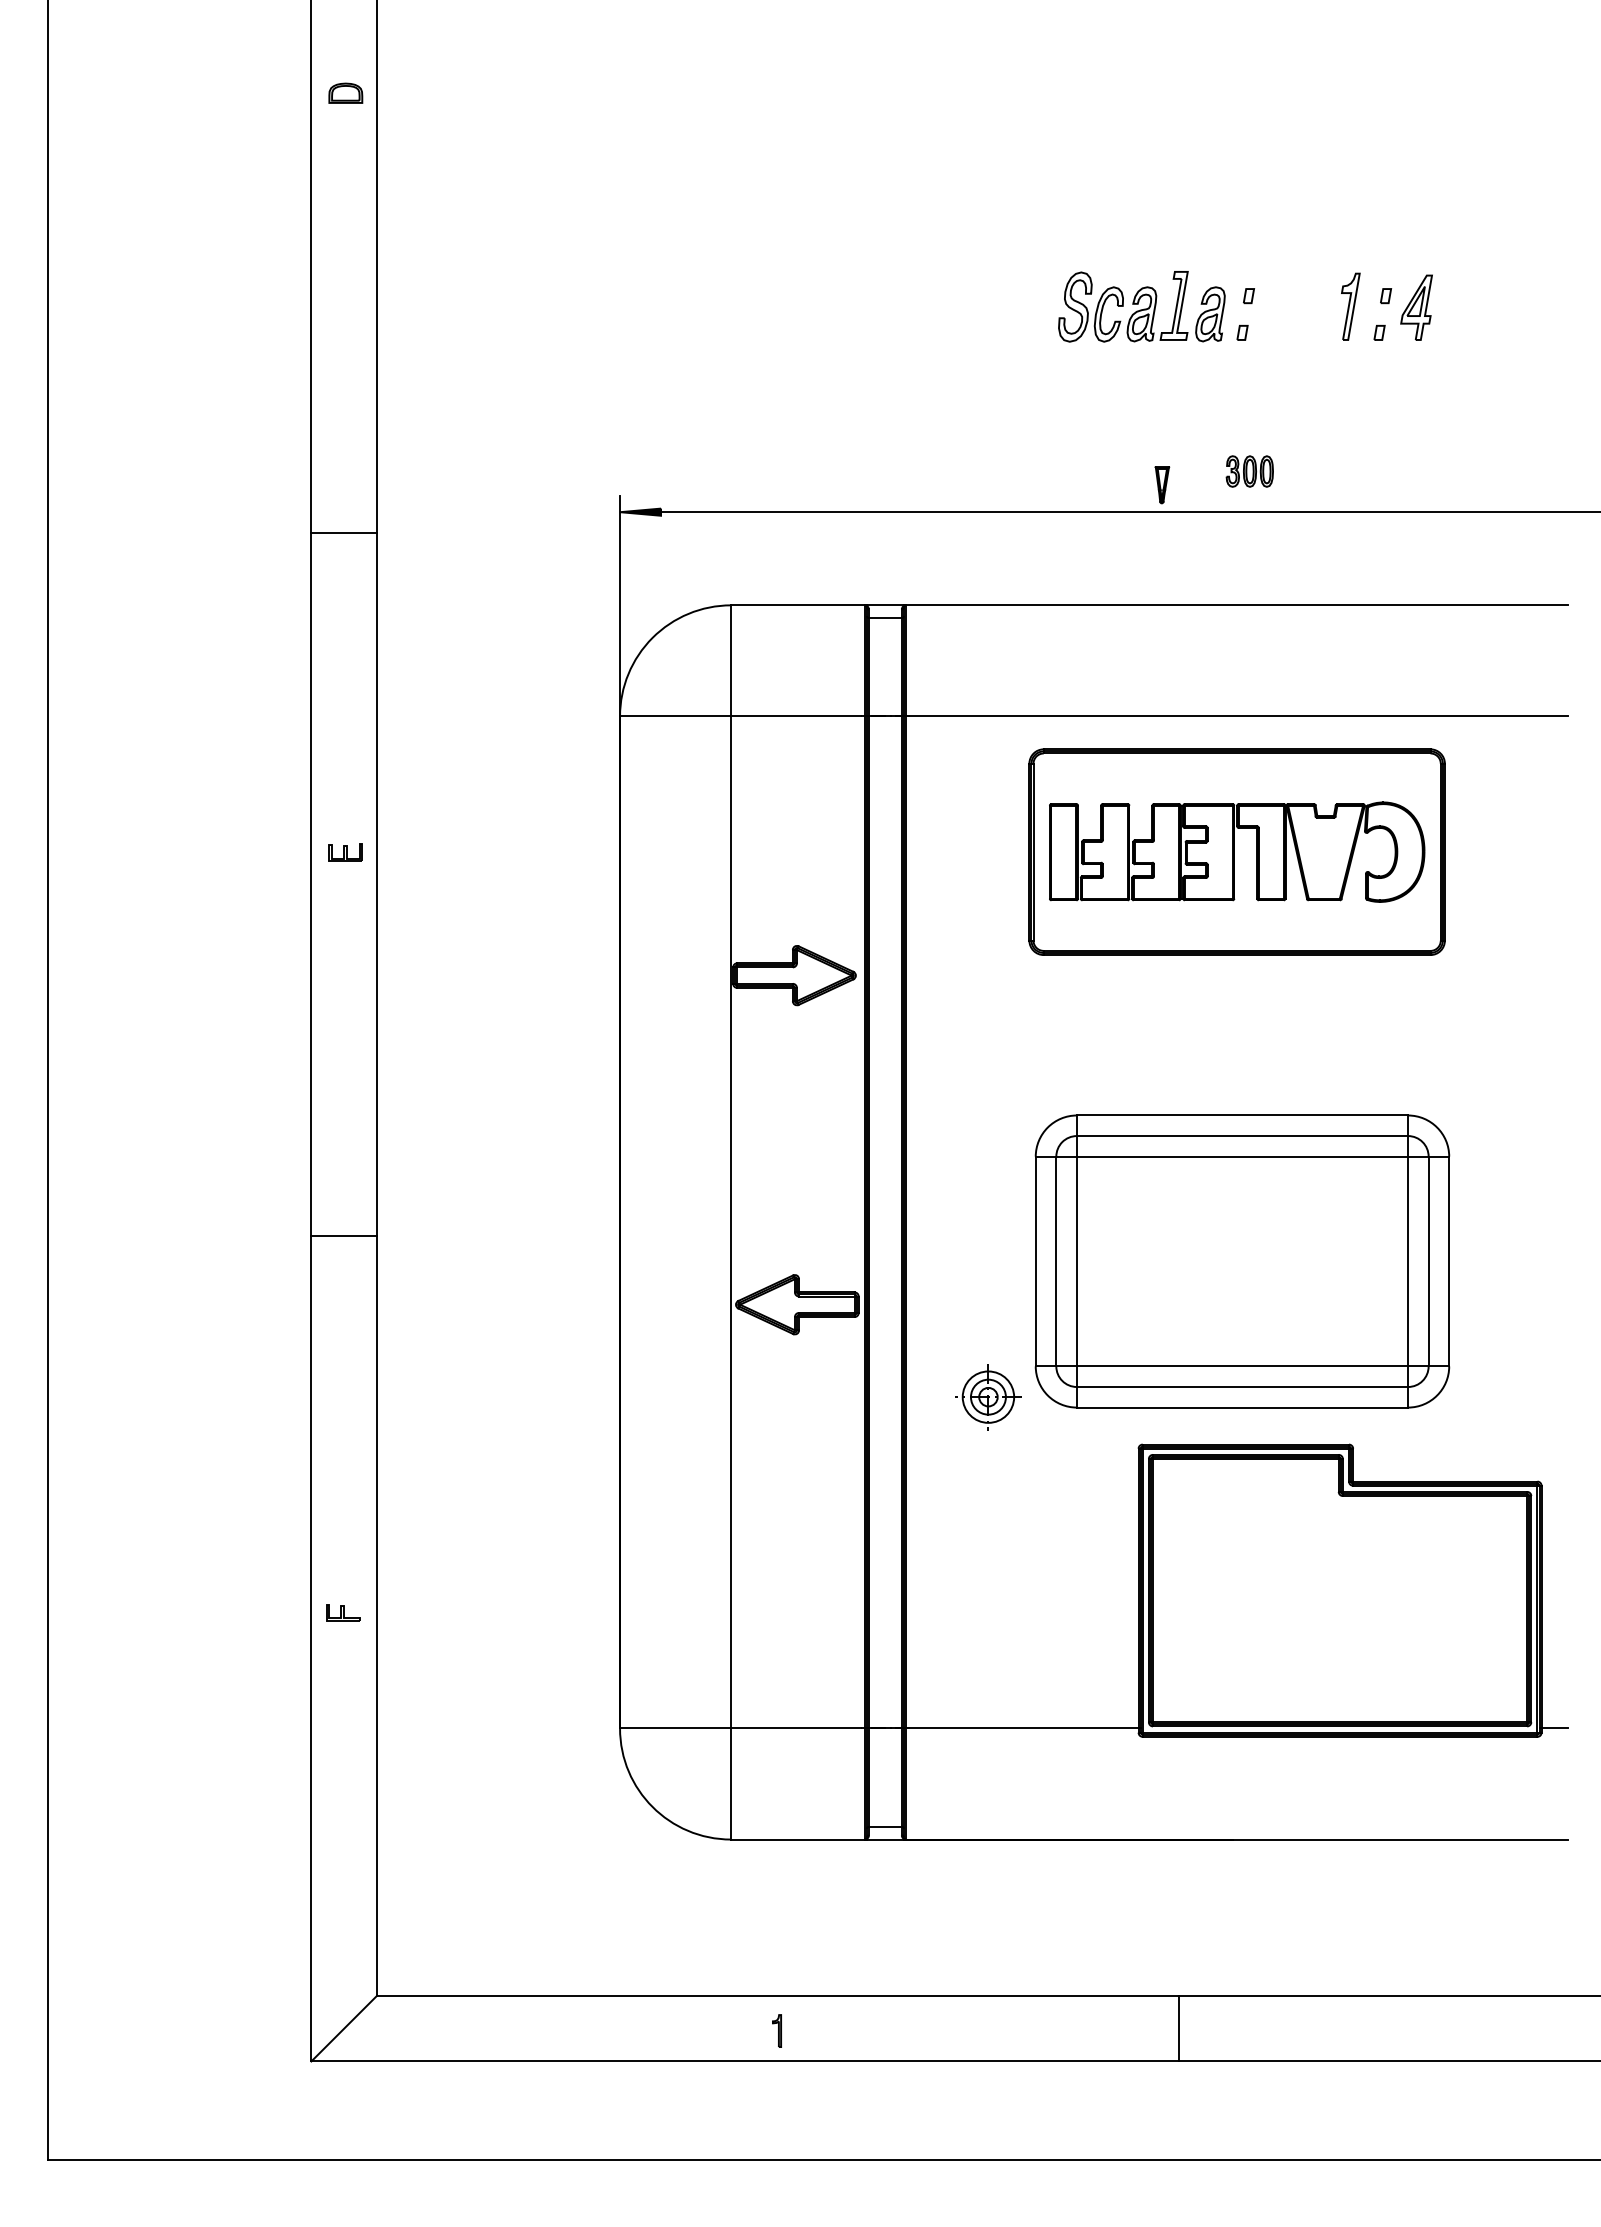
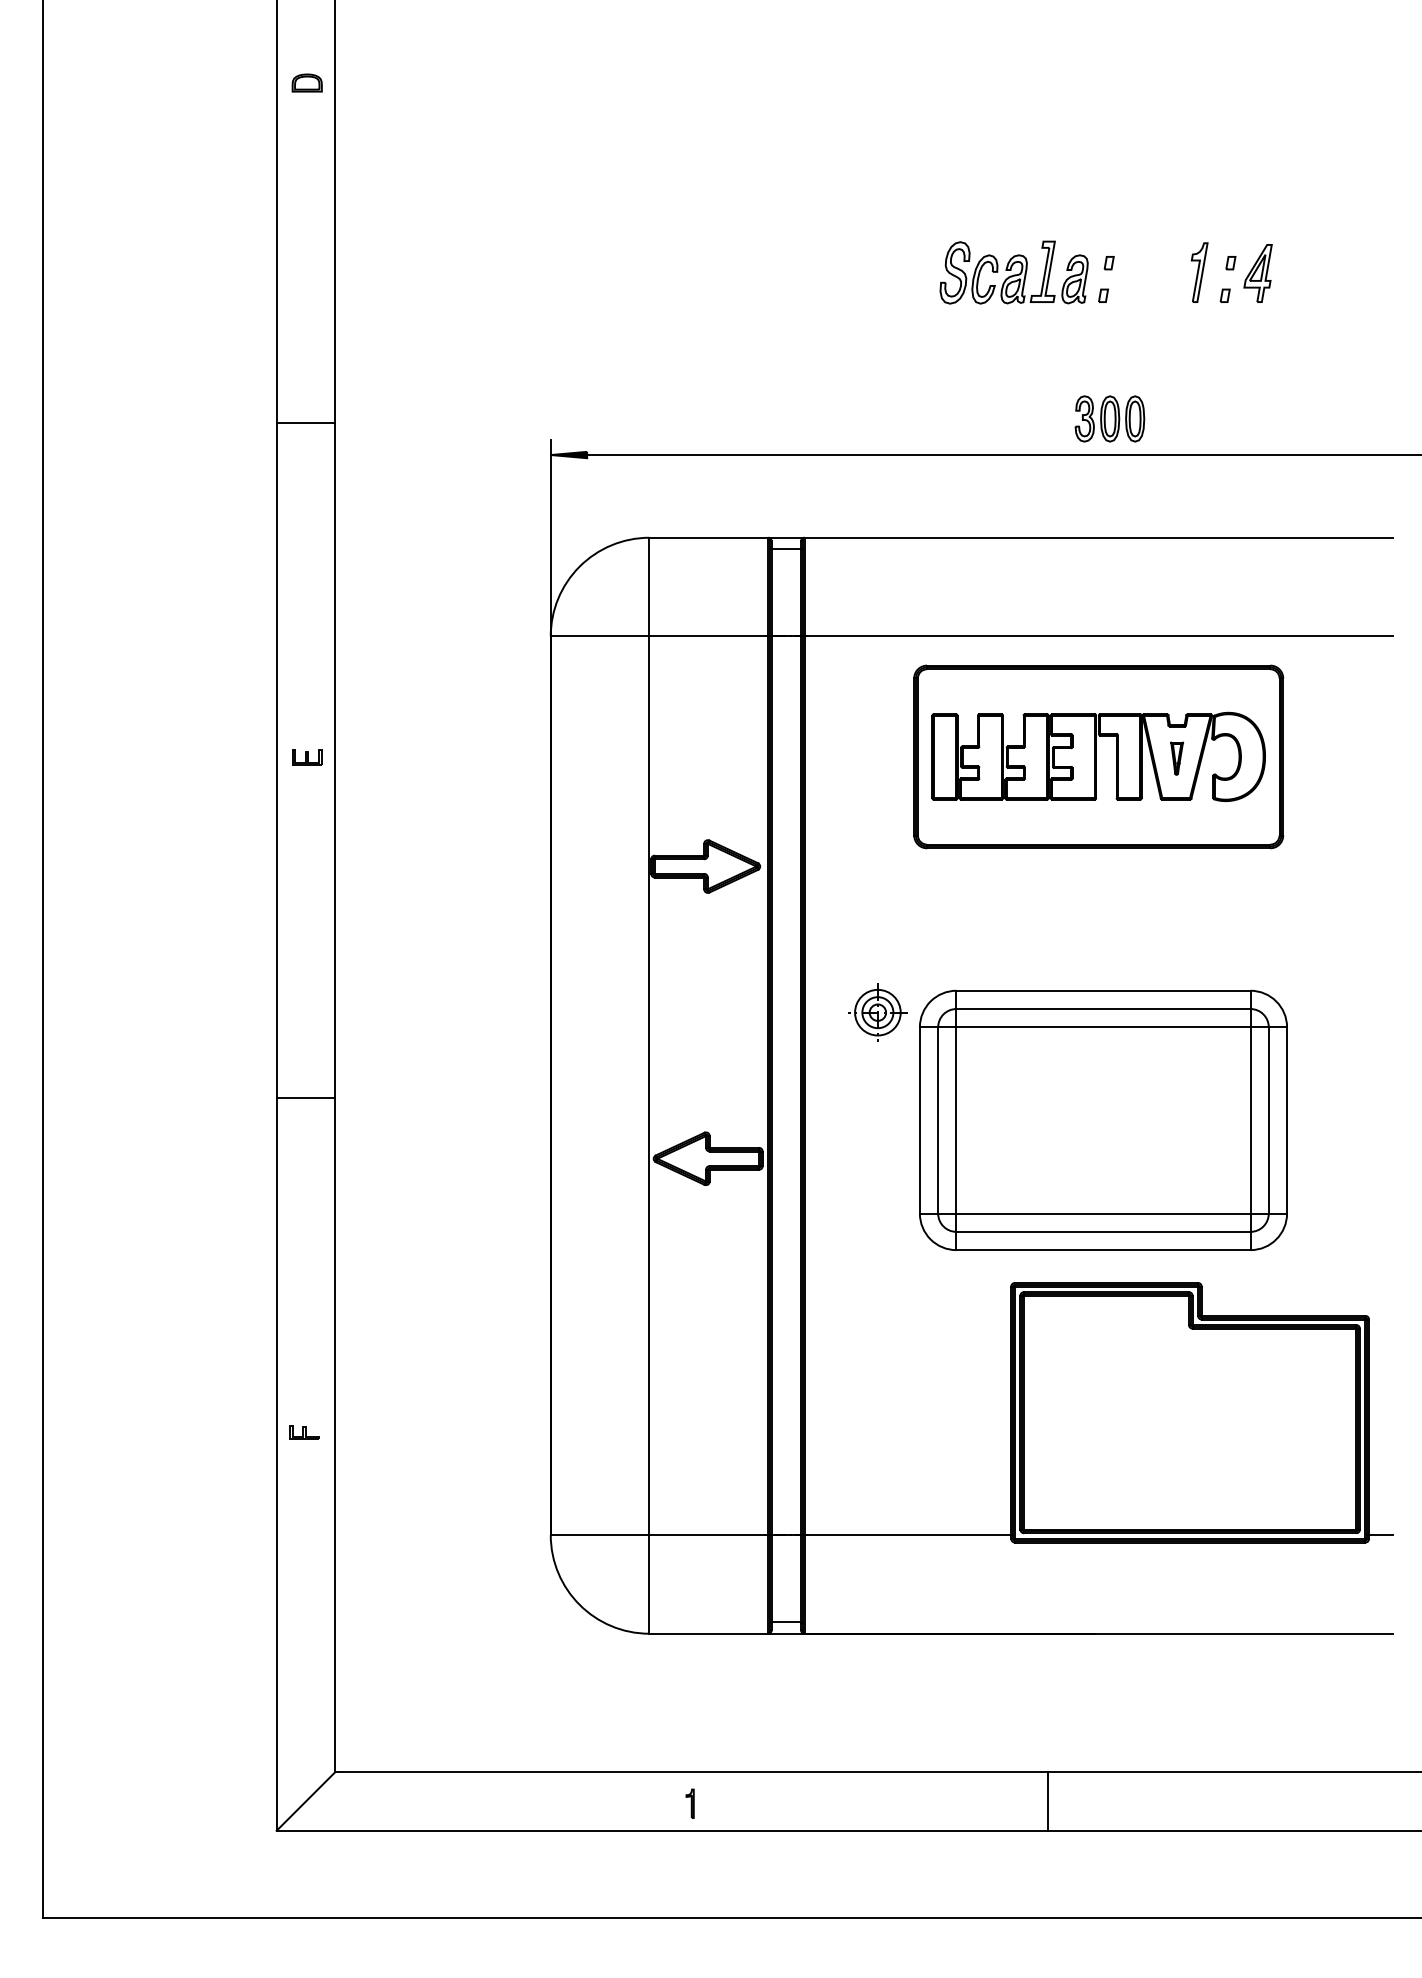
part: (1249, 471) -> (1109, 418), size x1.67
part: (1162, 485) -> (1177, 759), moved
line: (344, 533) -> (306, 423), moved
part: (988, 1397) -> (877, 1012), moved

